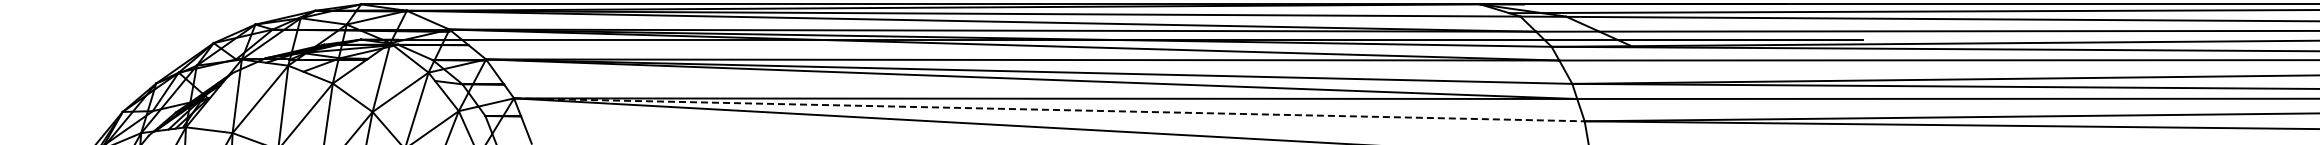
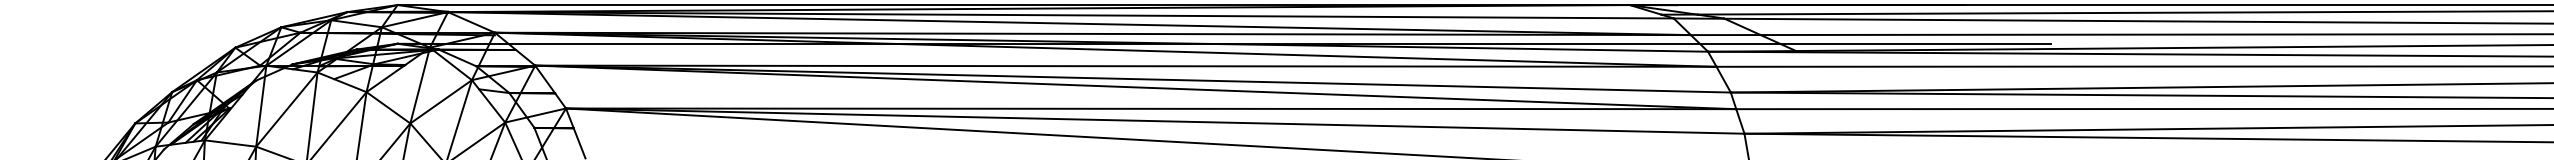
line: (1049, 109) -> (1155, 120), dashed -> solid

